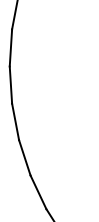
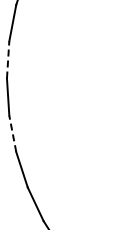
line: (11, 47) -> (8, 59), solid -> dashed
line: (15, 121) -> (12, 133), solid -> dashed

